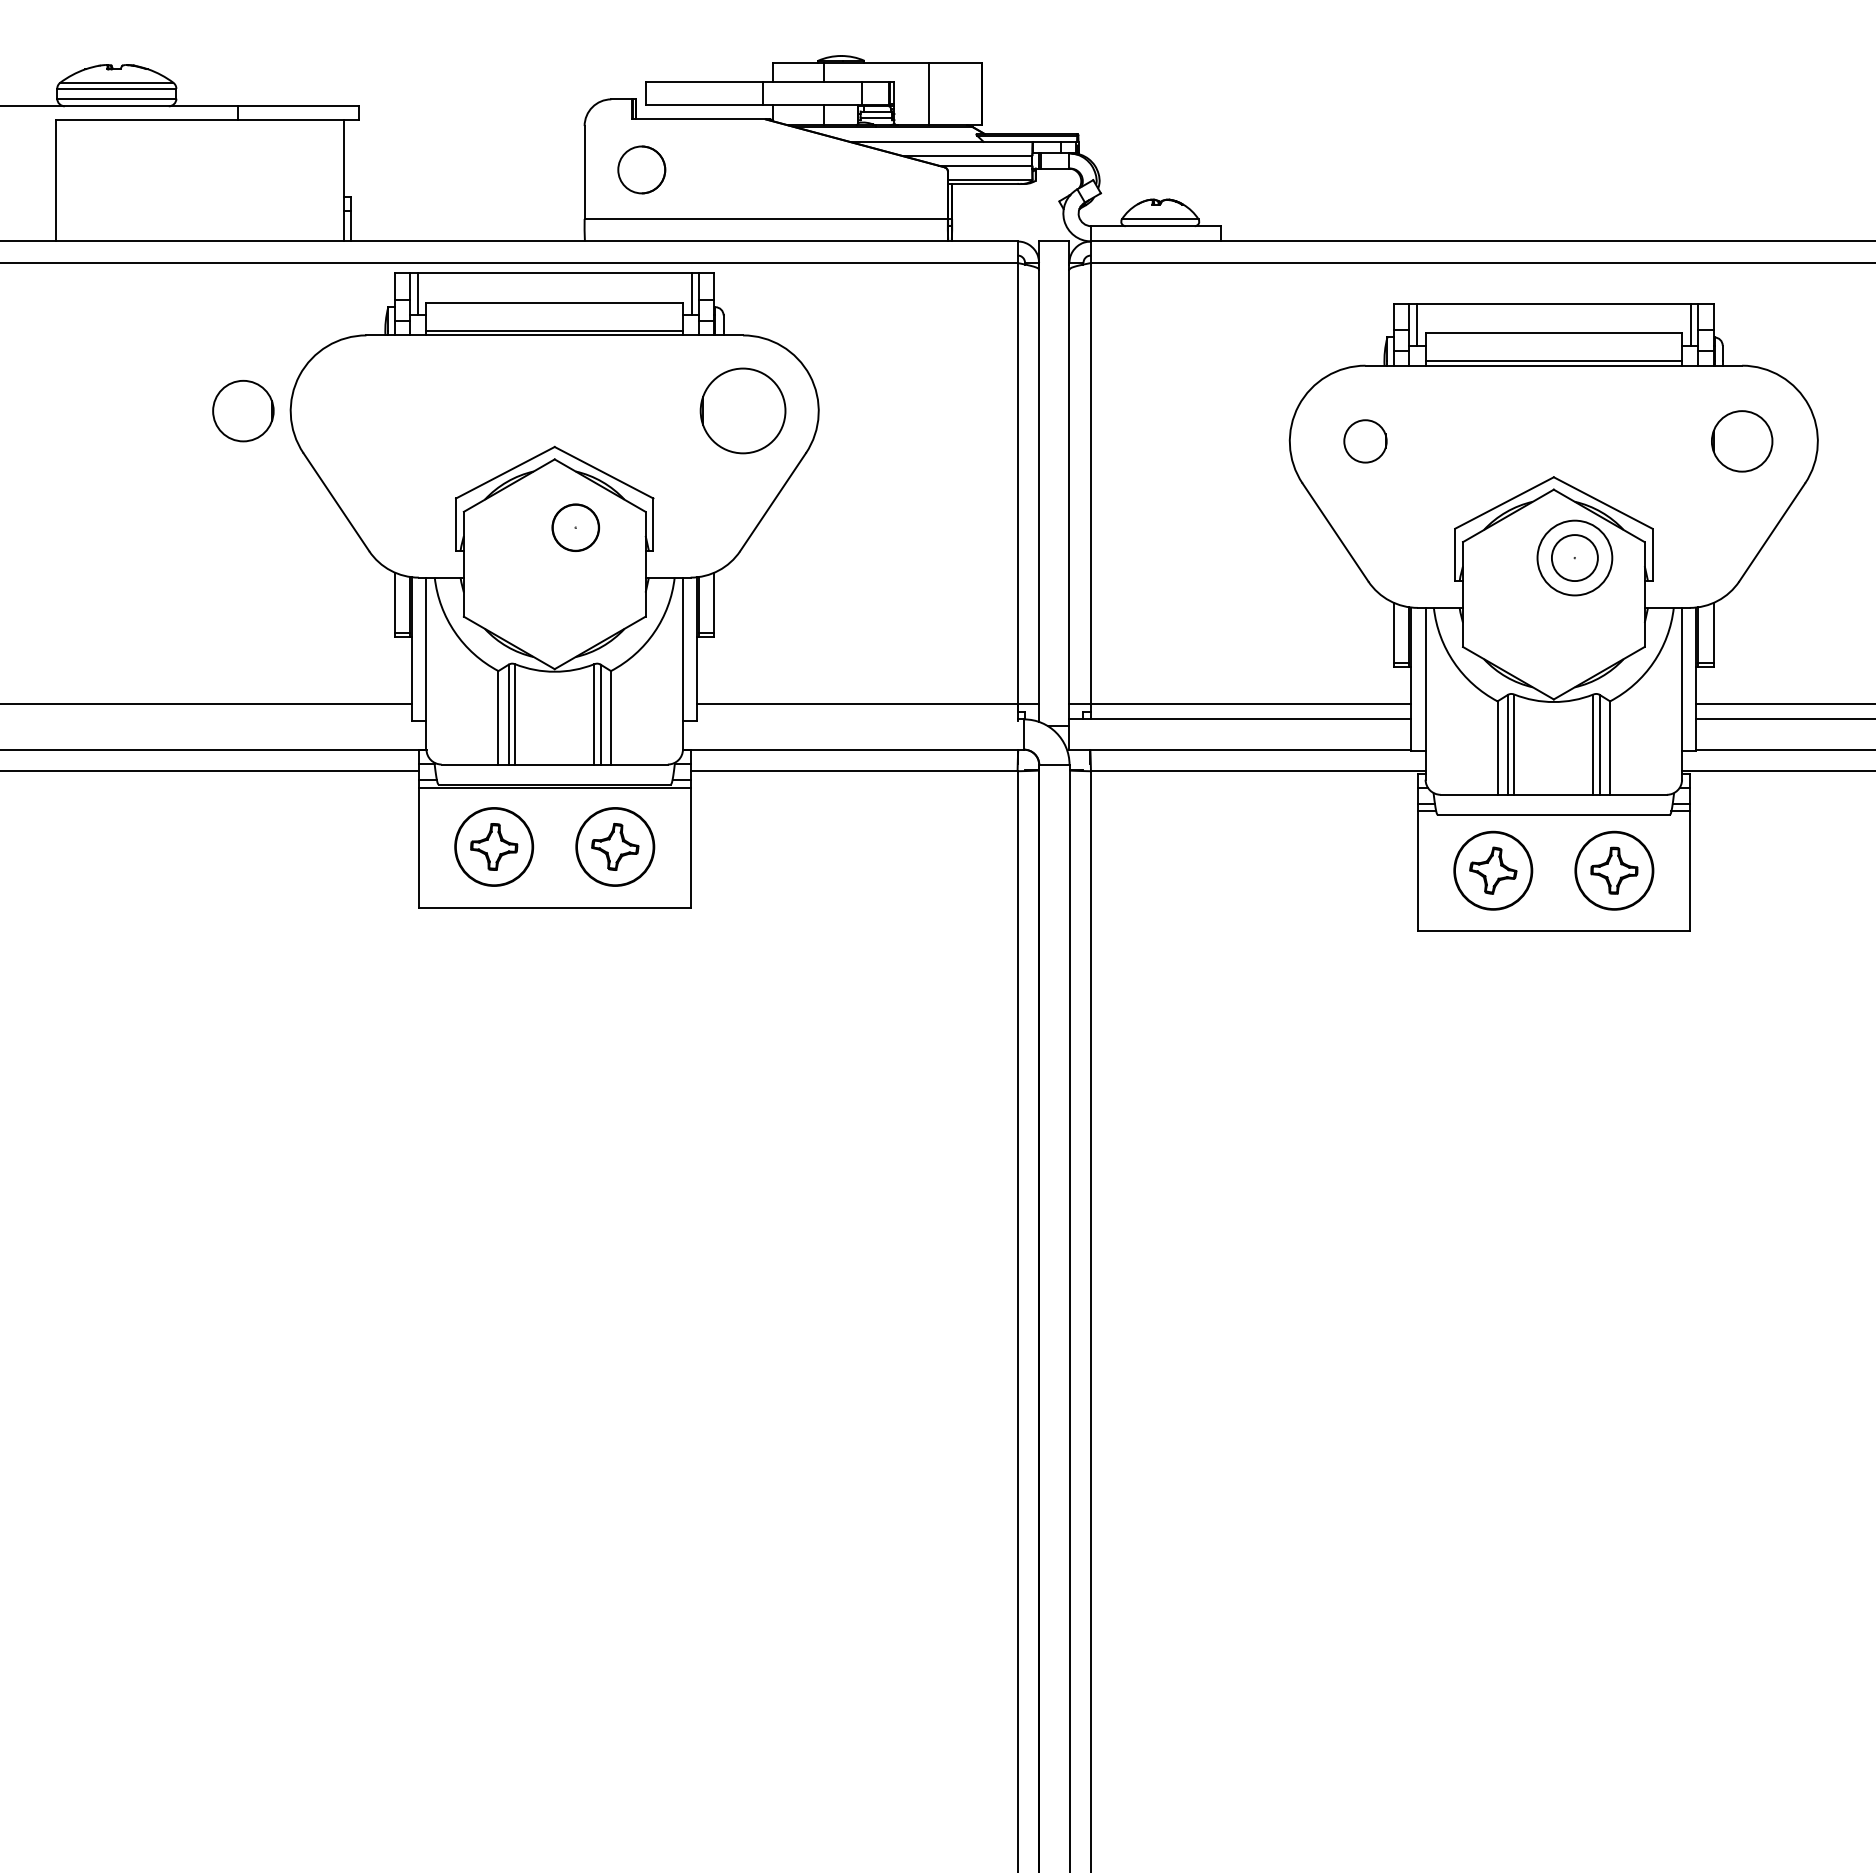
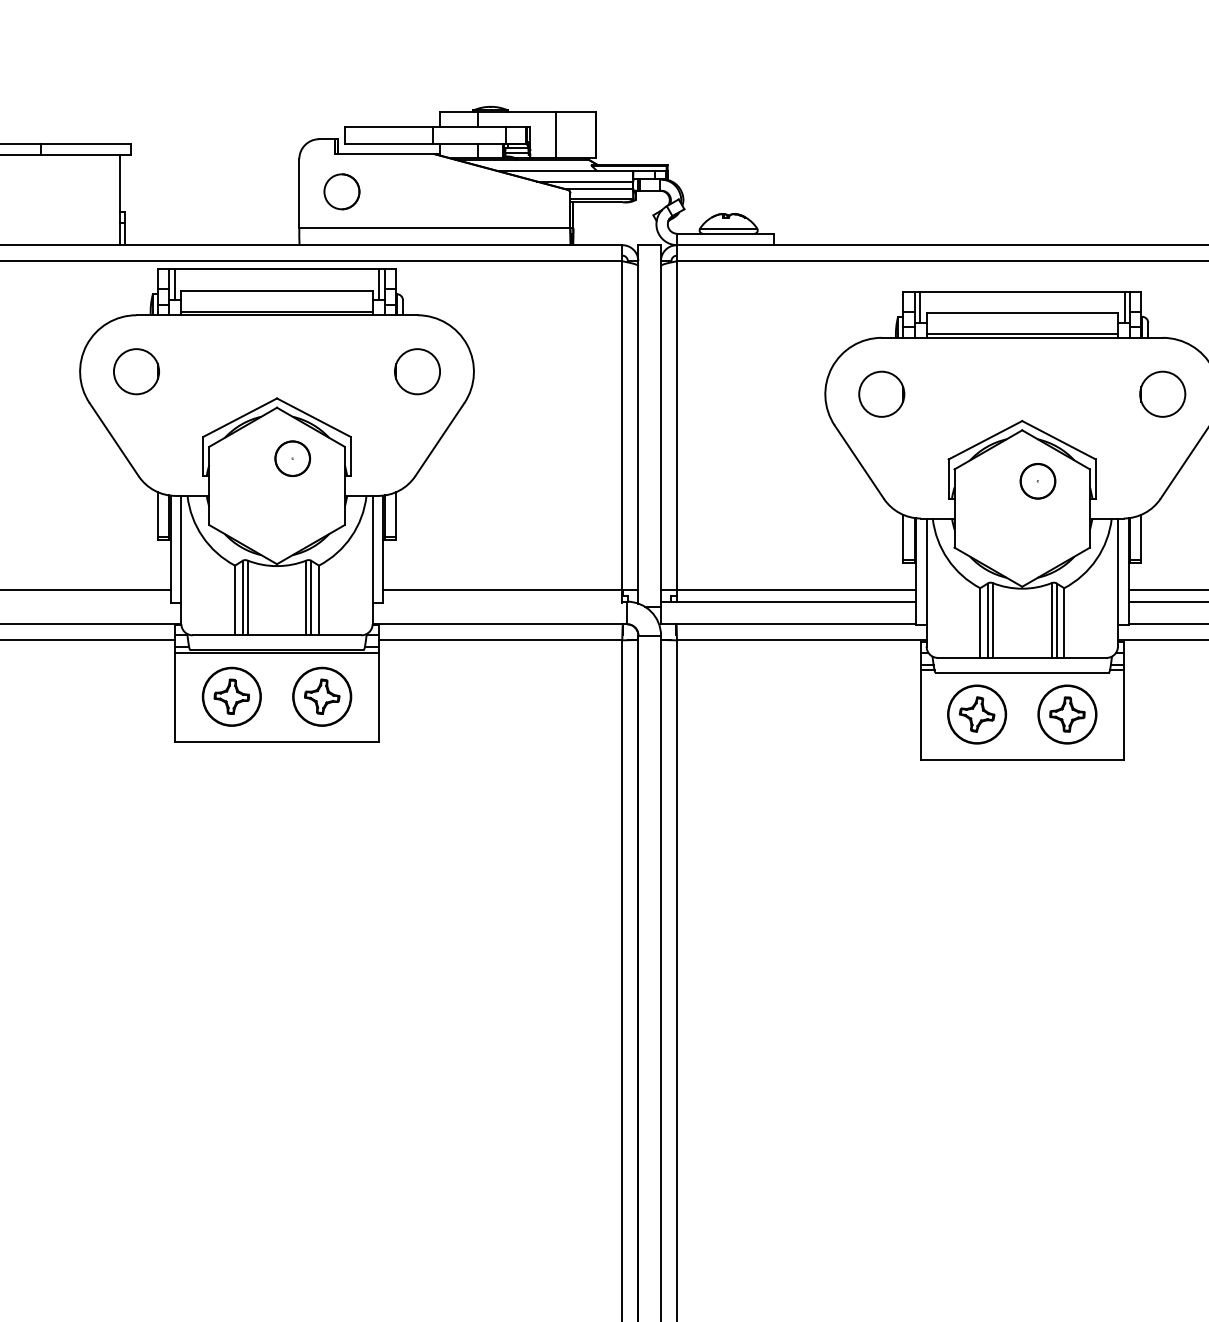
circle: (243, 411) -> (136, 372), moved
part: (742, 411) -> (417, 372), size x0.71
circle: (1365, 441) -> (881, 394), size x1.43
circle: (1574, 557) -> (1037, 480), size x0.62

